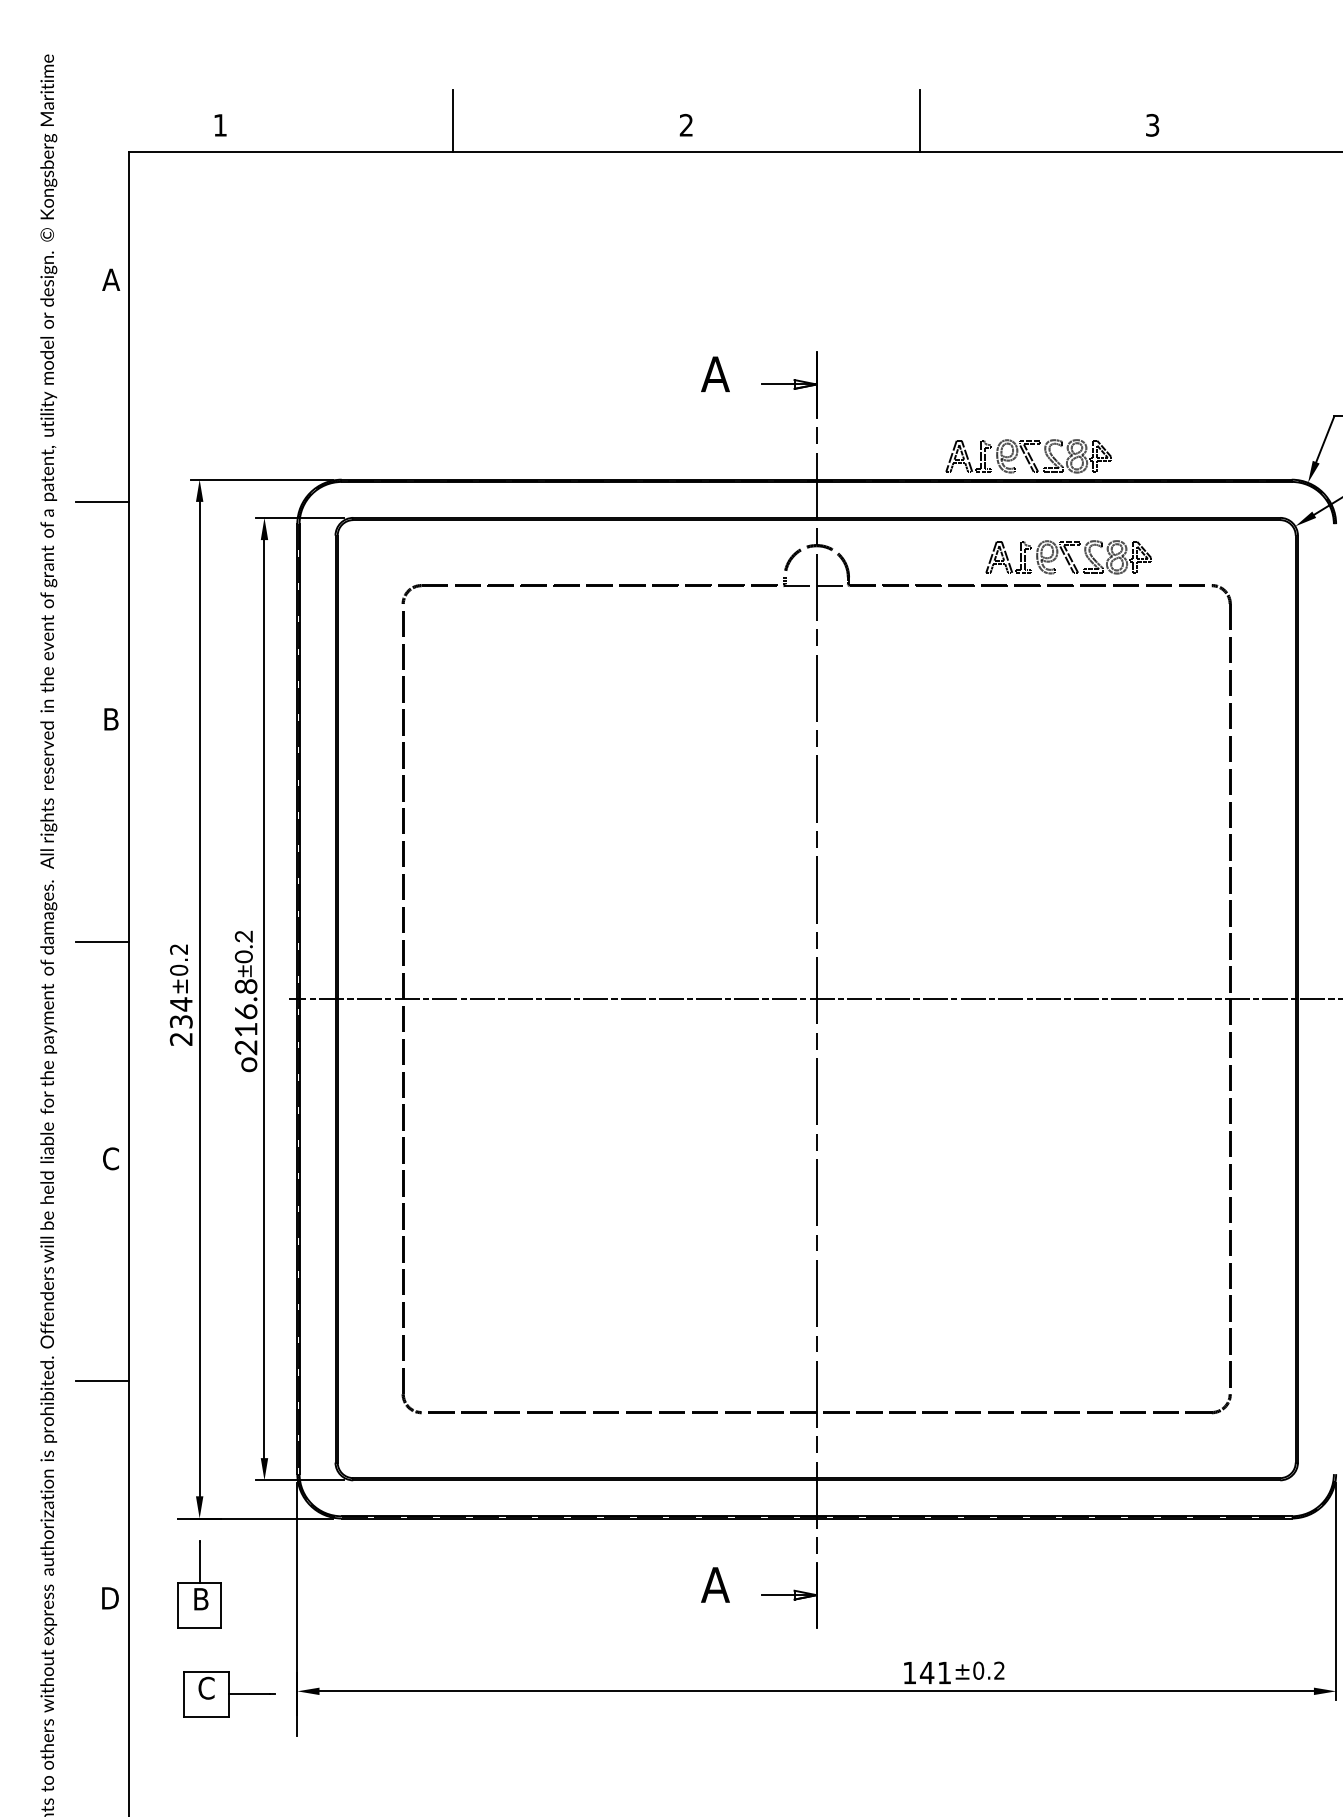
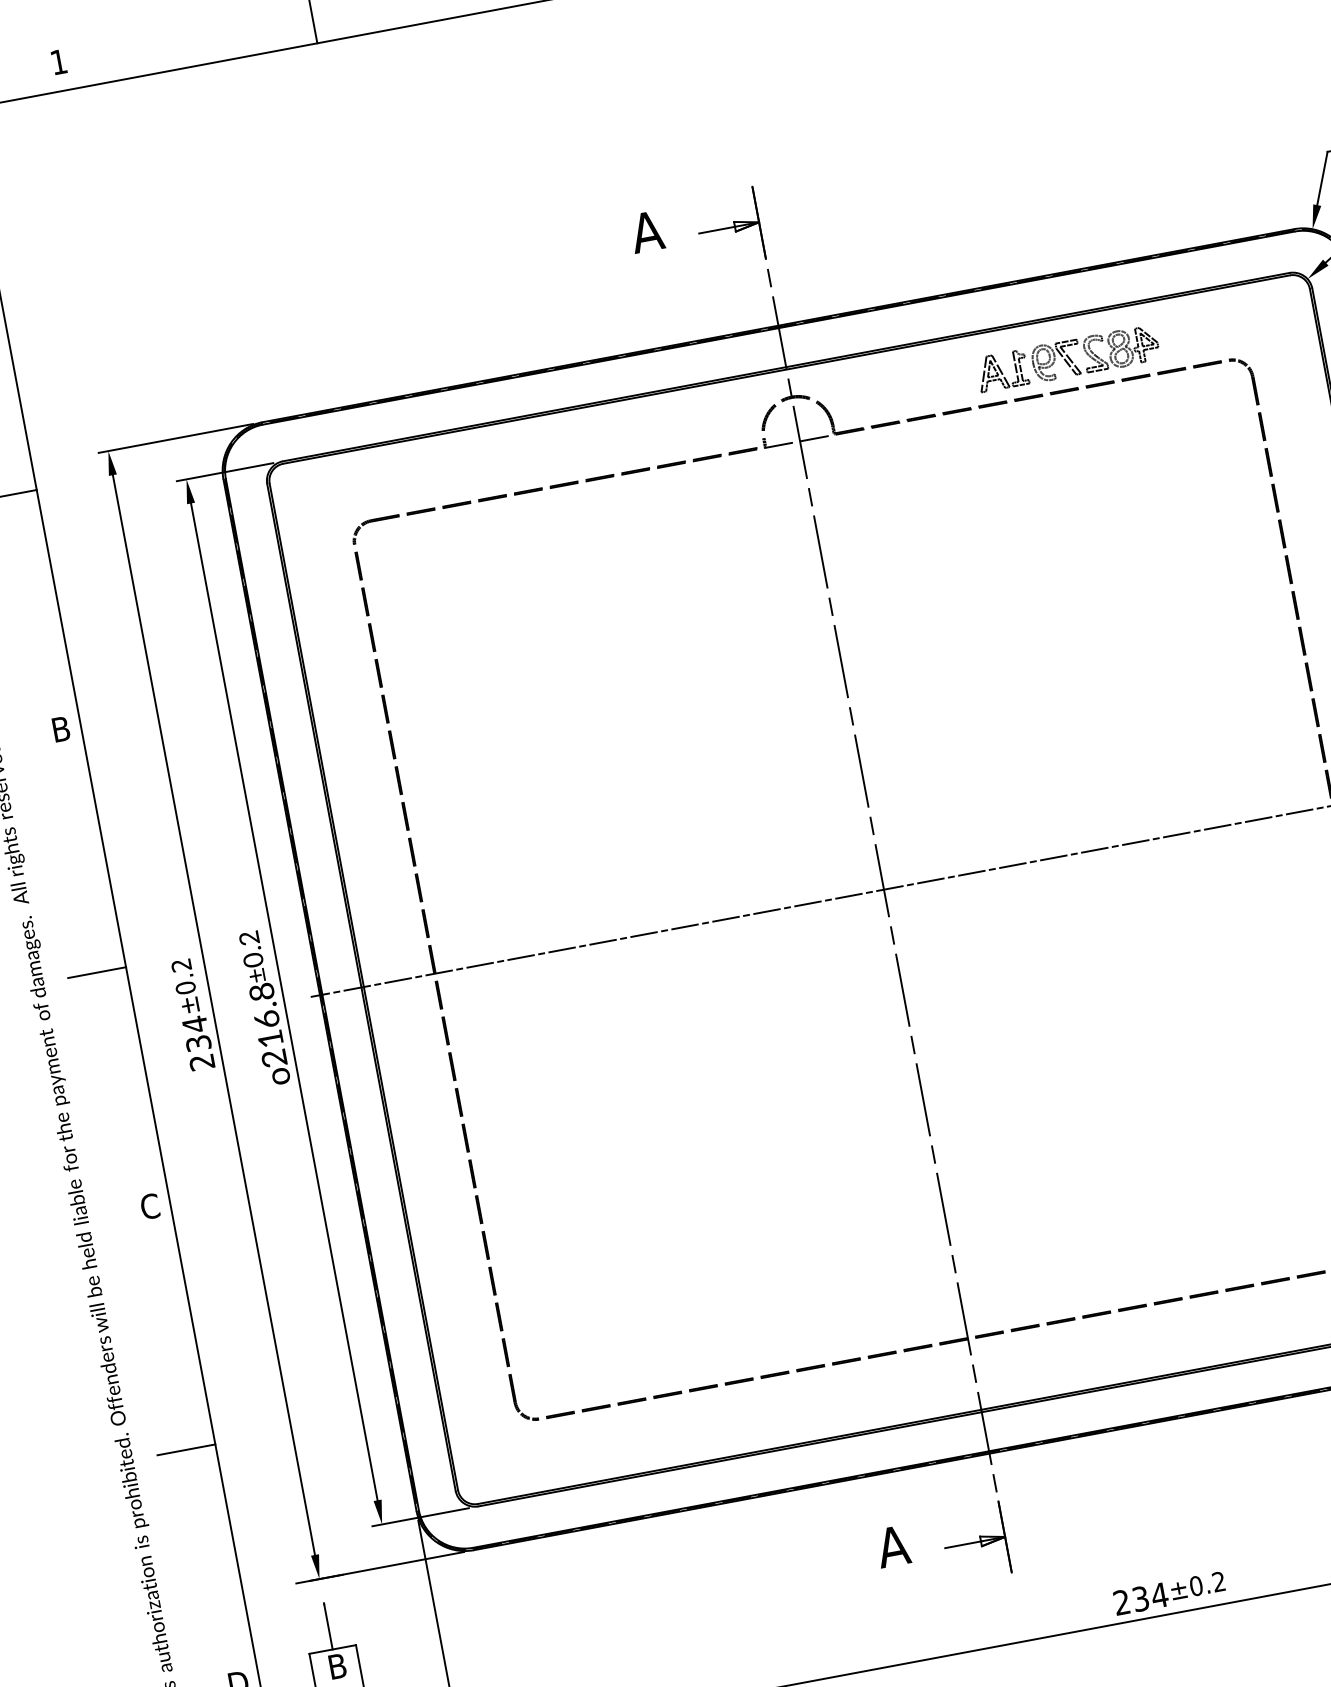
part: (1028, 456) -> (1003, 257), removed
text: (927, 1672) -> (1141, 1598), 141 -> 234

